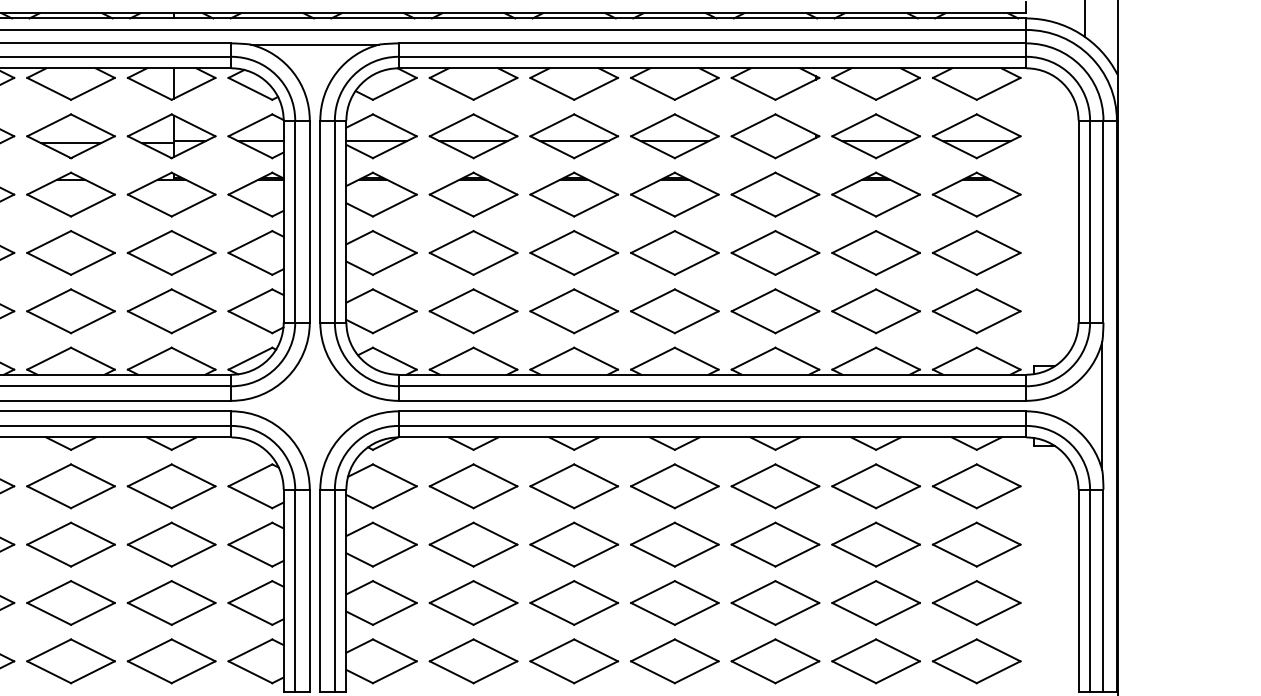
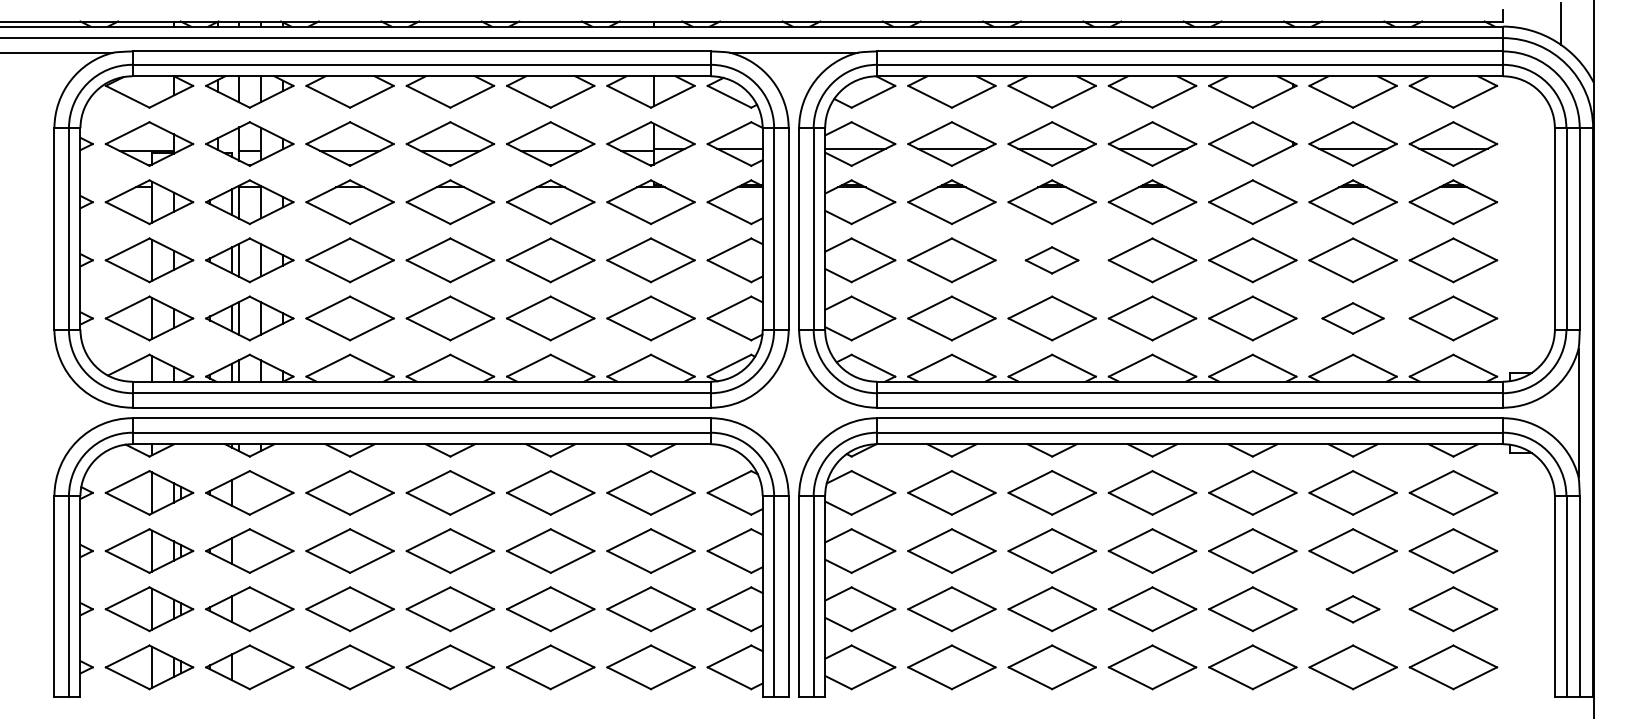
part: (573, 253) -> (1051, 260), size x0.6
part: (875, 311) -> (1352, 318), size x0.7
part: (875, 603) -> (1352, 609), size x0.6

